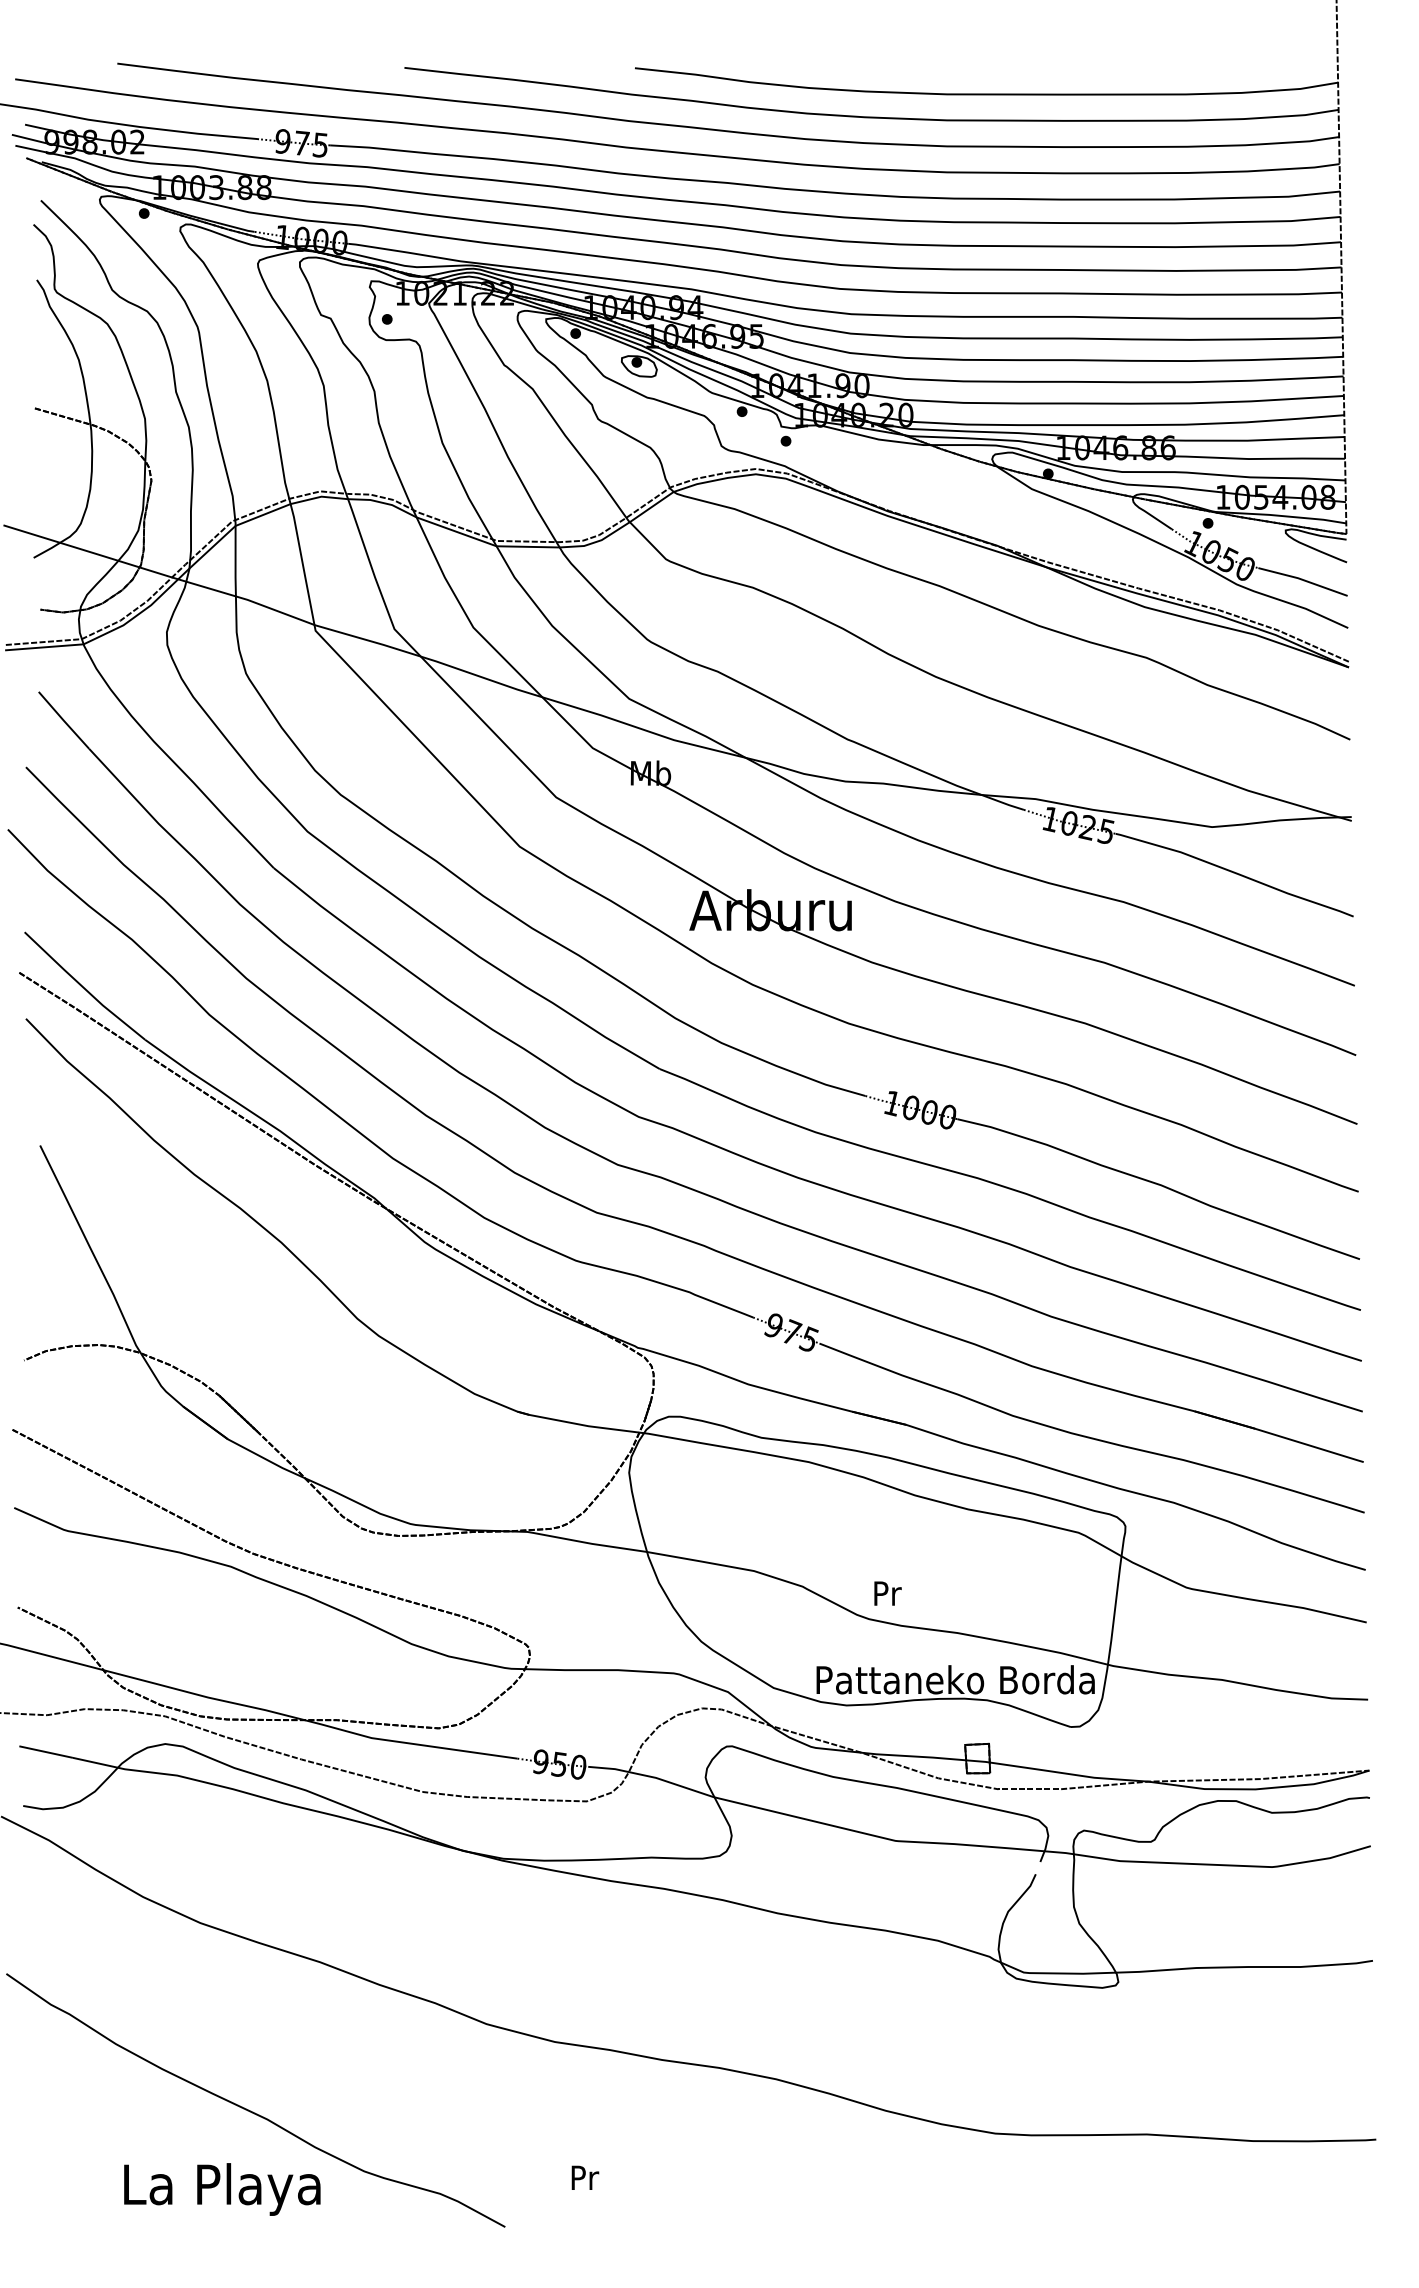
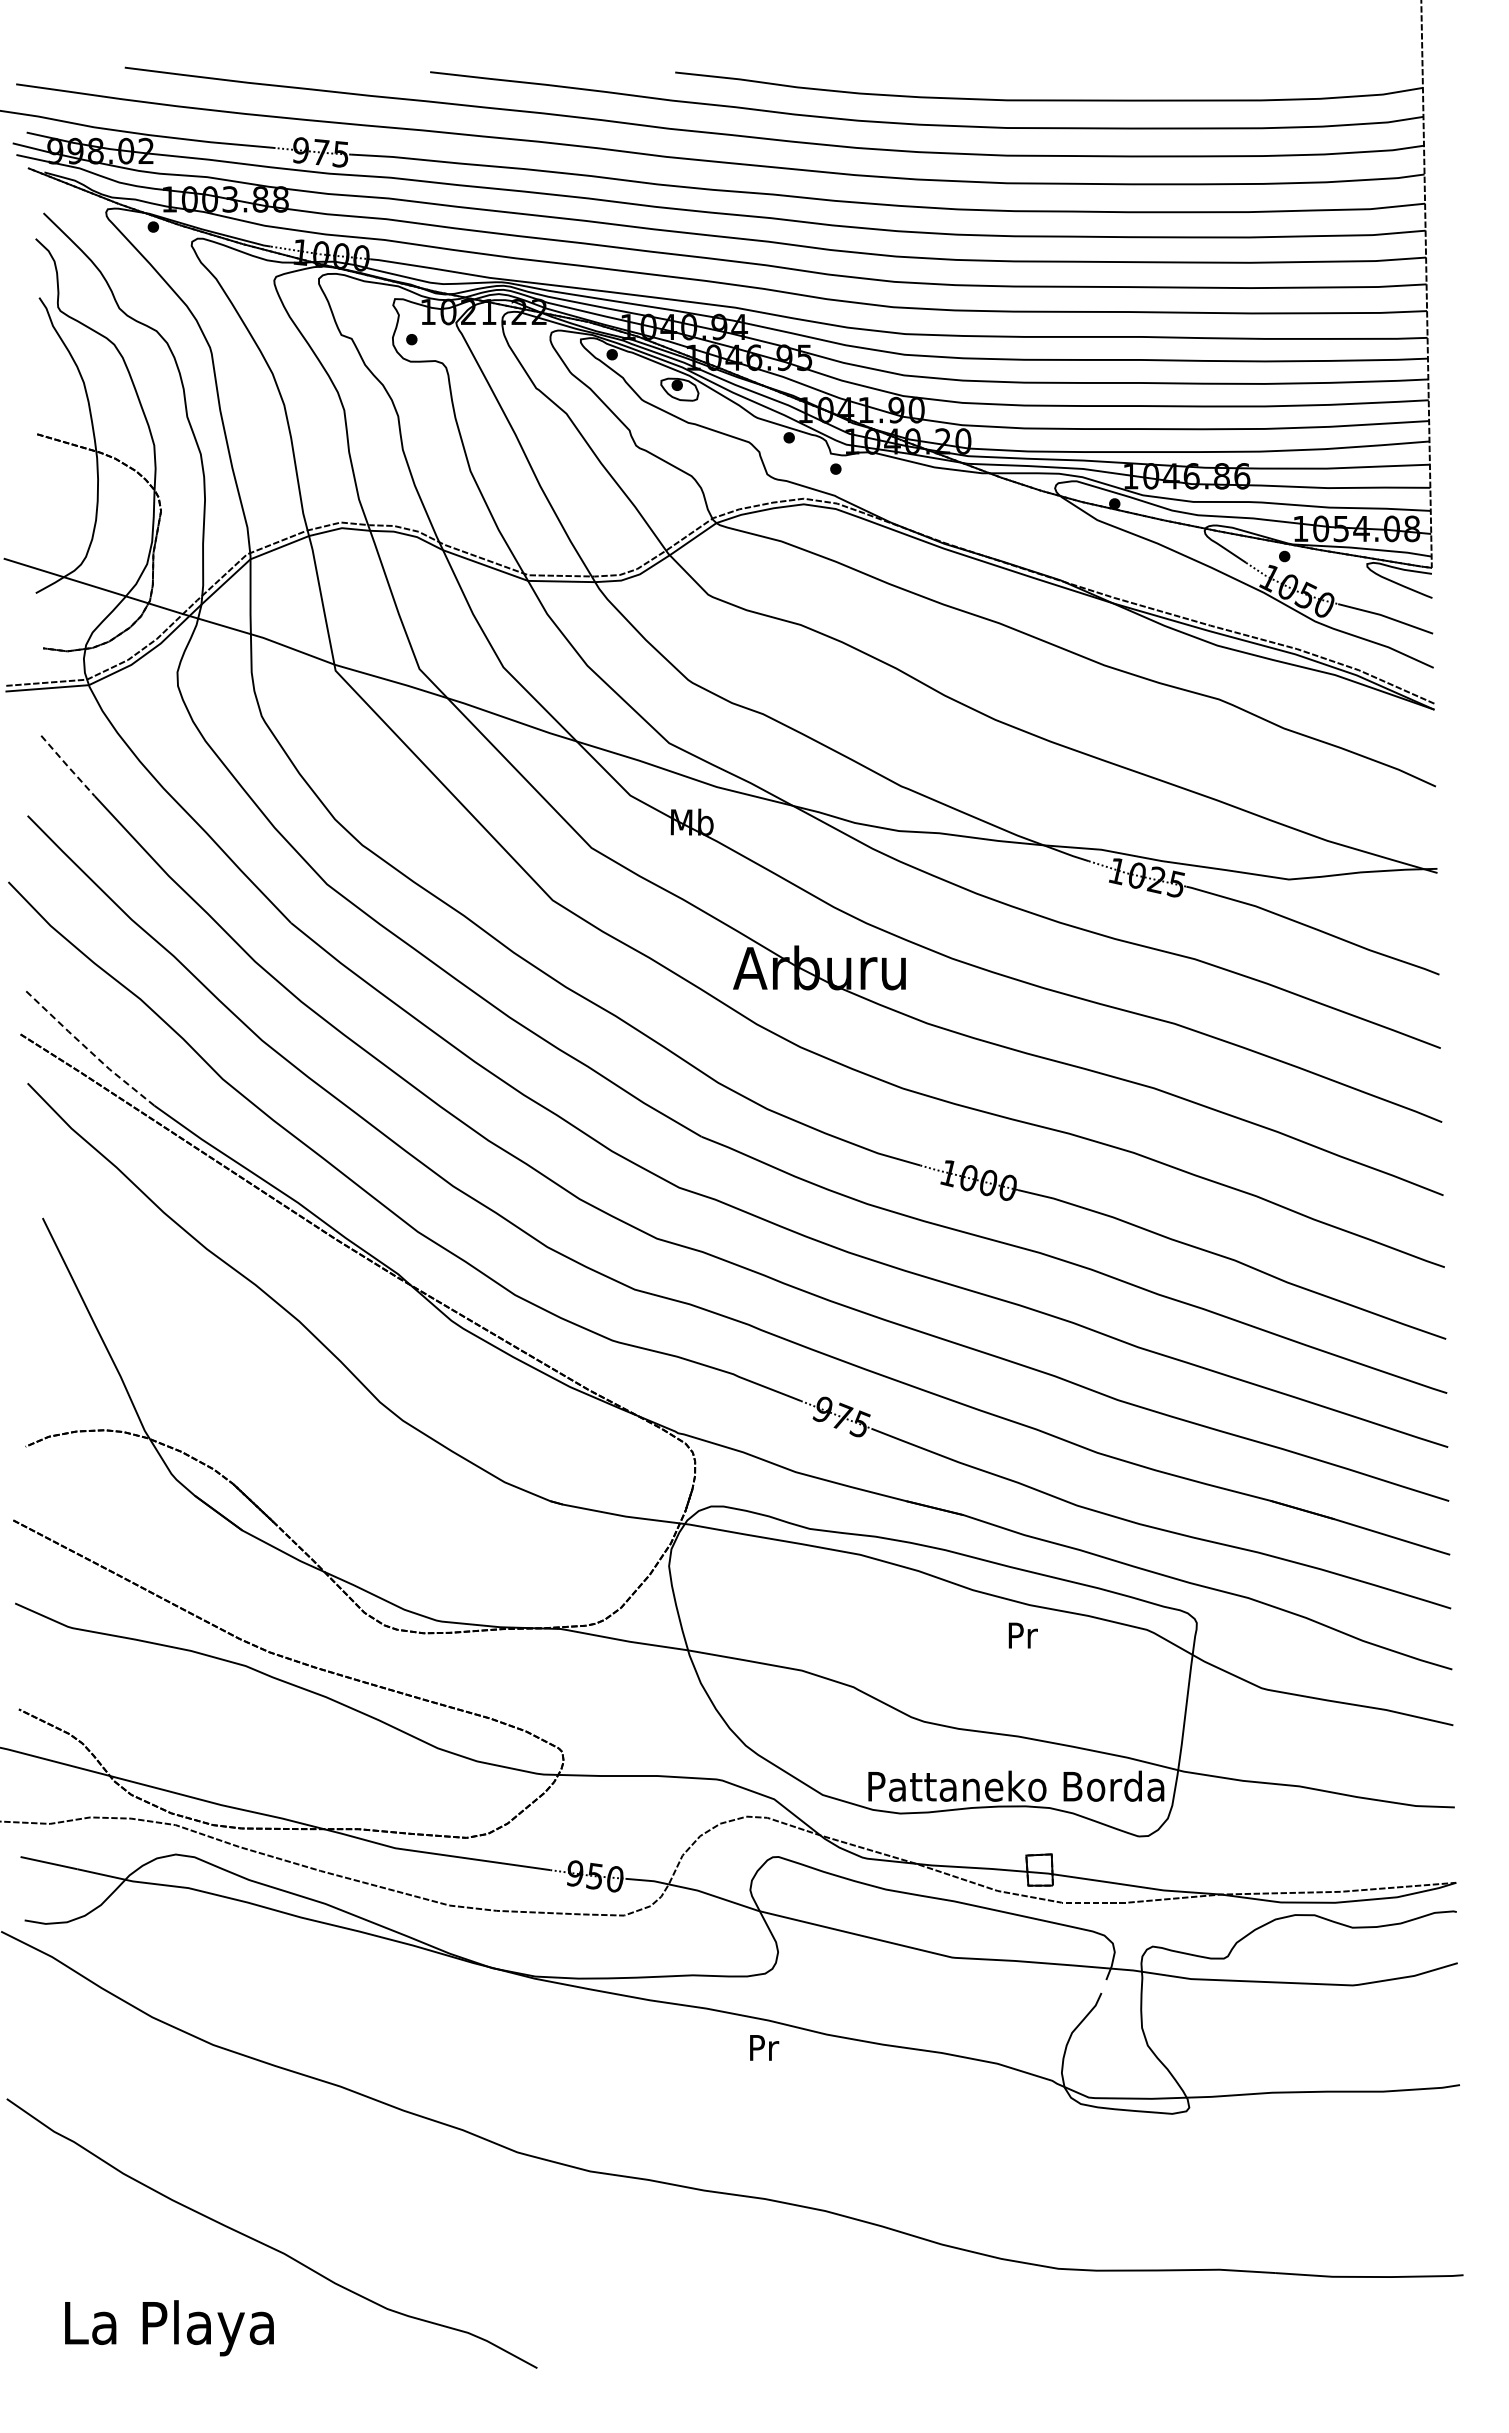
line: (63, 720) -> (67, 766), solid -> dashed
line: (83, 987) -> (88, 1050), solid -> dashed
text: (887, 1593) -> (1022, 1635), moved
text: (585, 2177) -> (764, 2047), moved
text: (222, 2189) -> (169, 2328), moved

